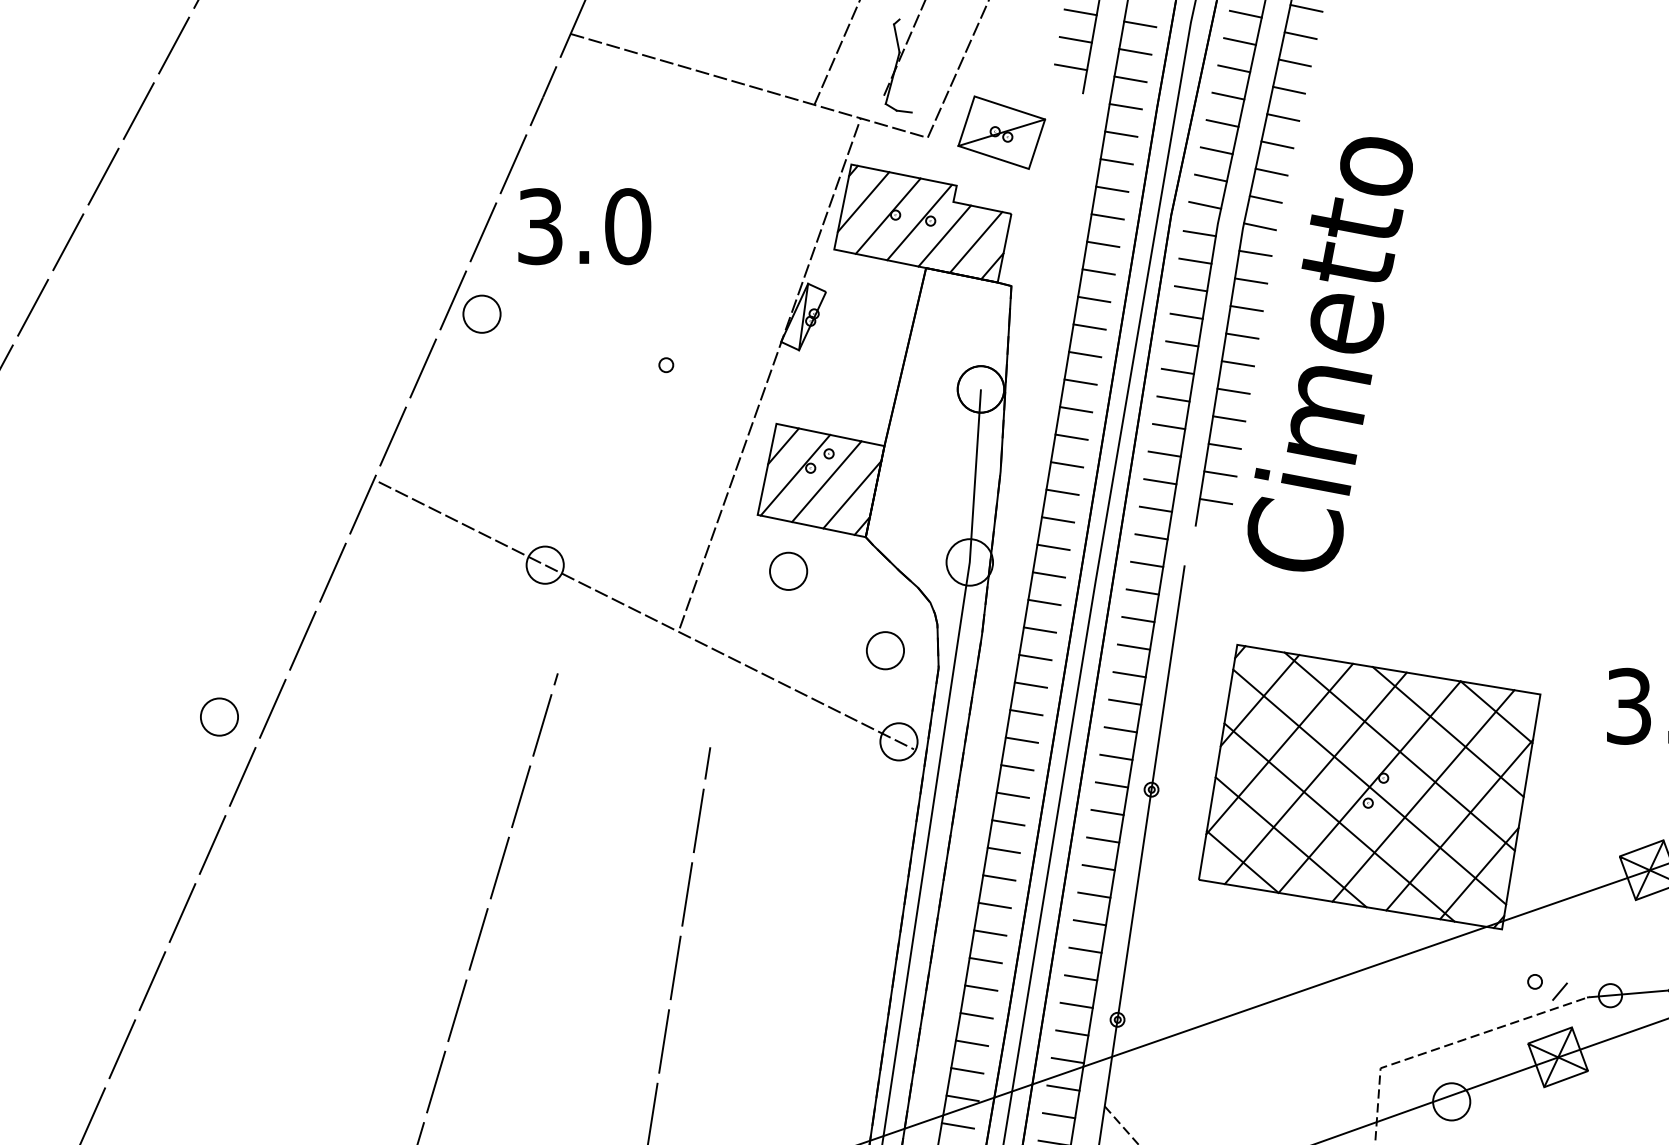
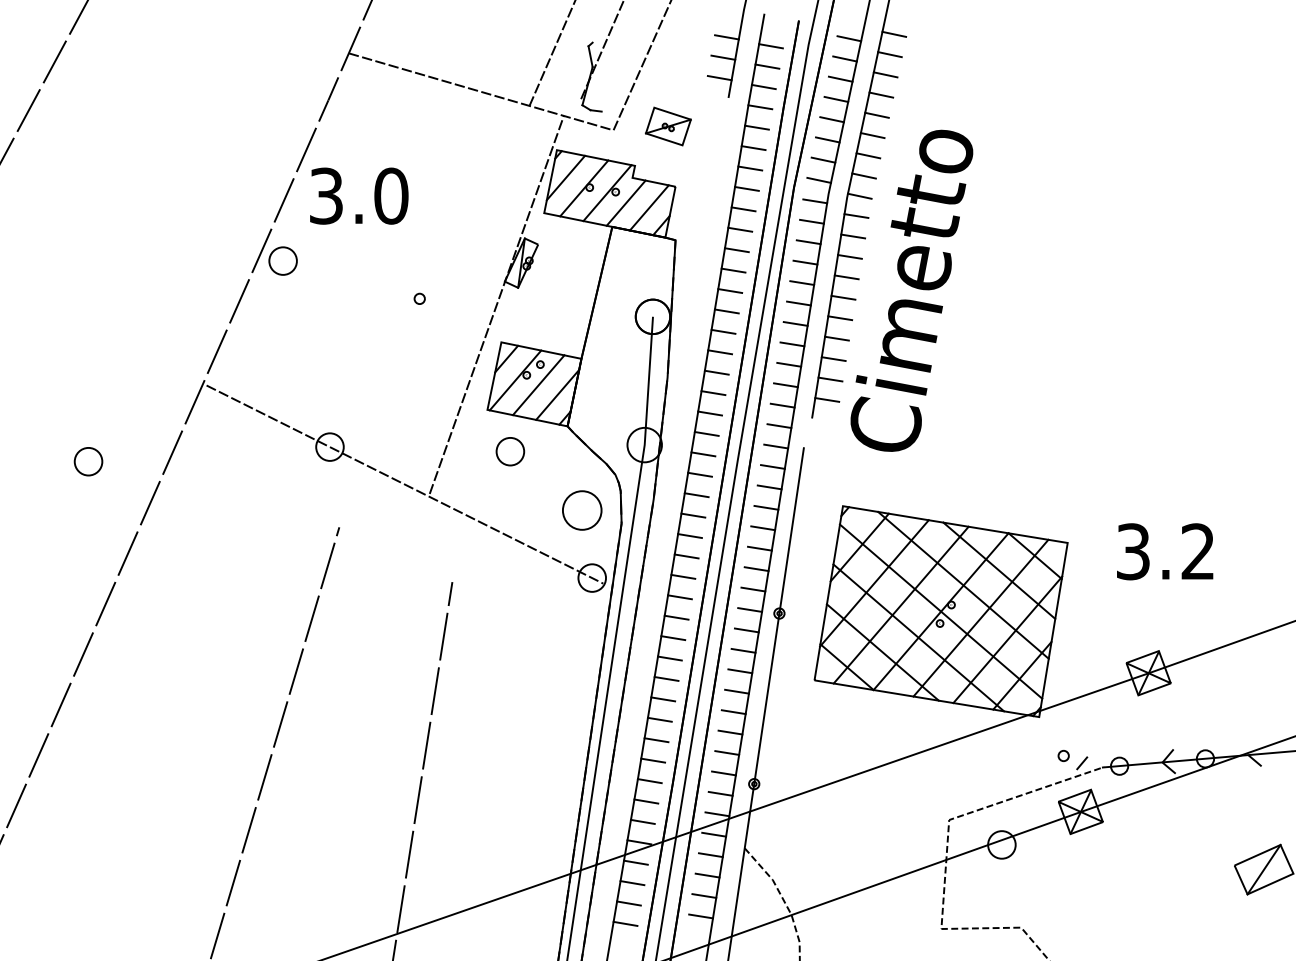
part: (1001, 132) -> (668, 126), size x0.7
part: (884, 650) -> (581, 510), size x1.4
part: (219, 716) -> (88, 461), moved

